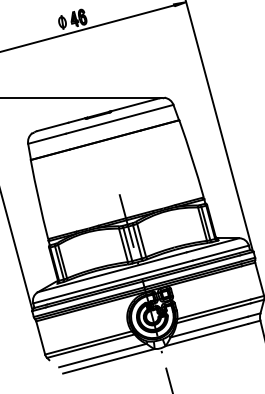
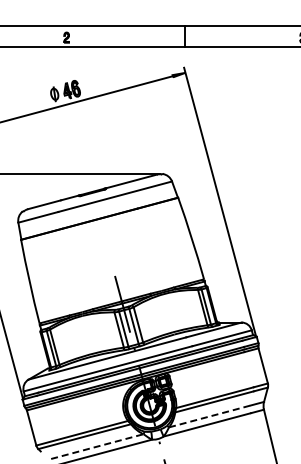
line: (209, 327) -> (210, 416), solid -> dashed
line: (102, 355) -> (97, 446), solid -> dashed

